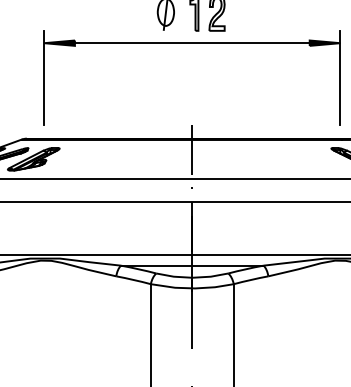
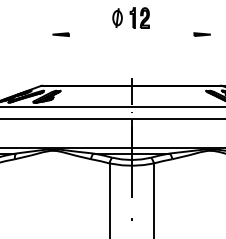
line: (191, 42) -> (131, 34), removed
line: (44, 78) -> (52, 53), removed
line: (339, 78) -> (210, 53), removed

